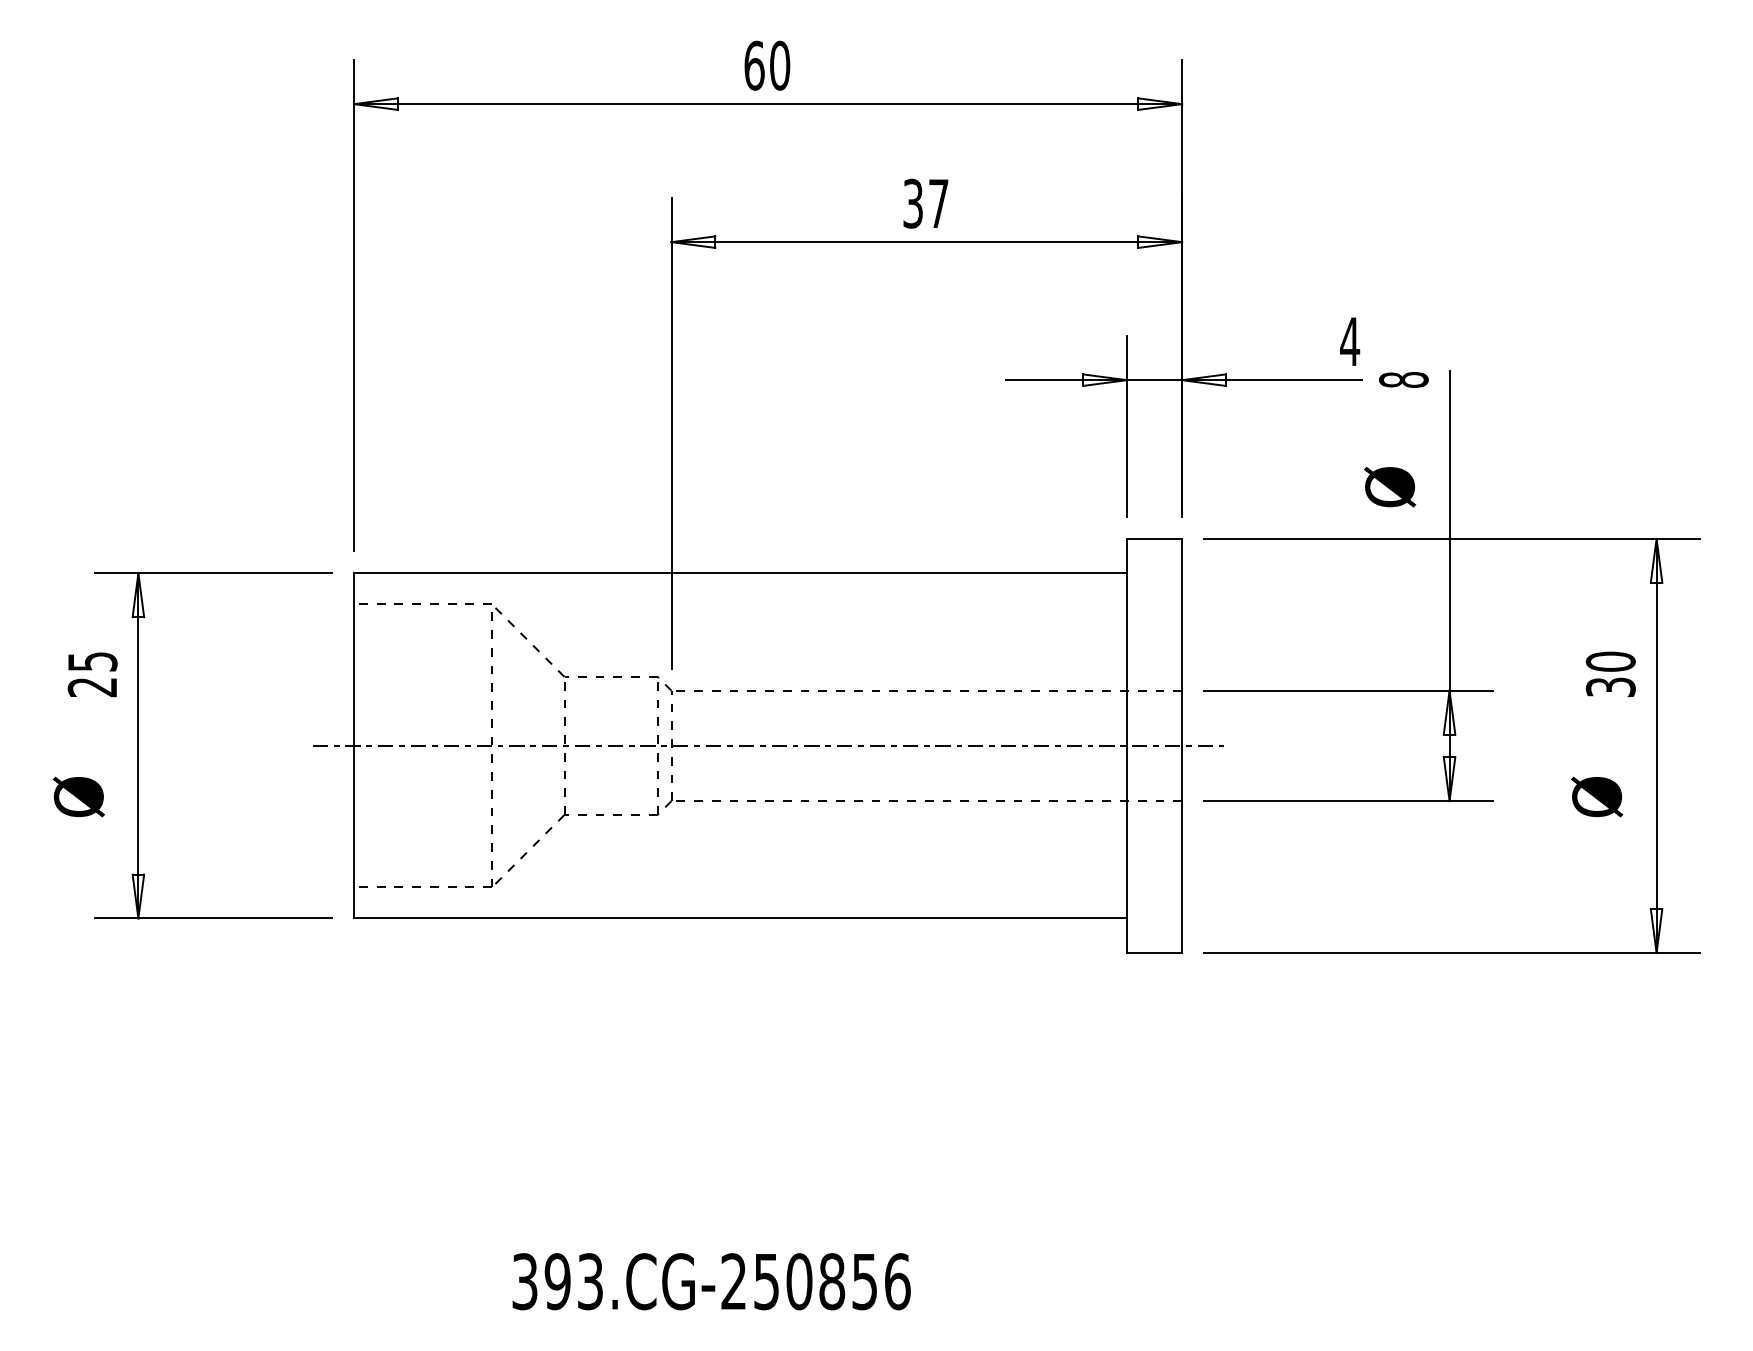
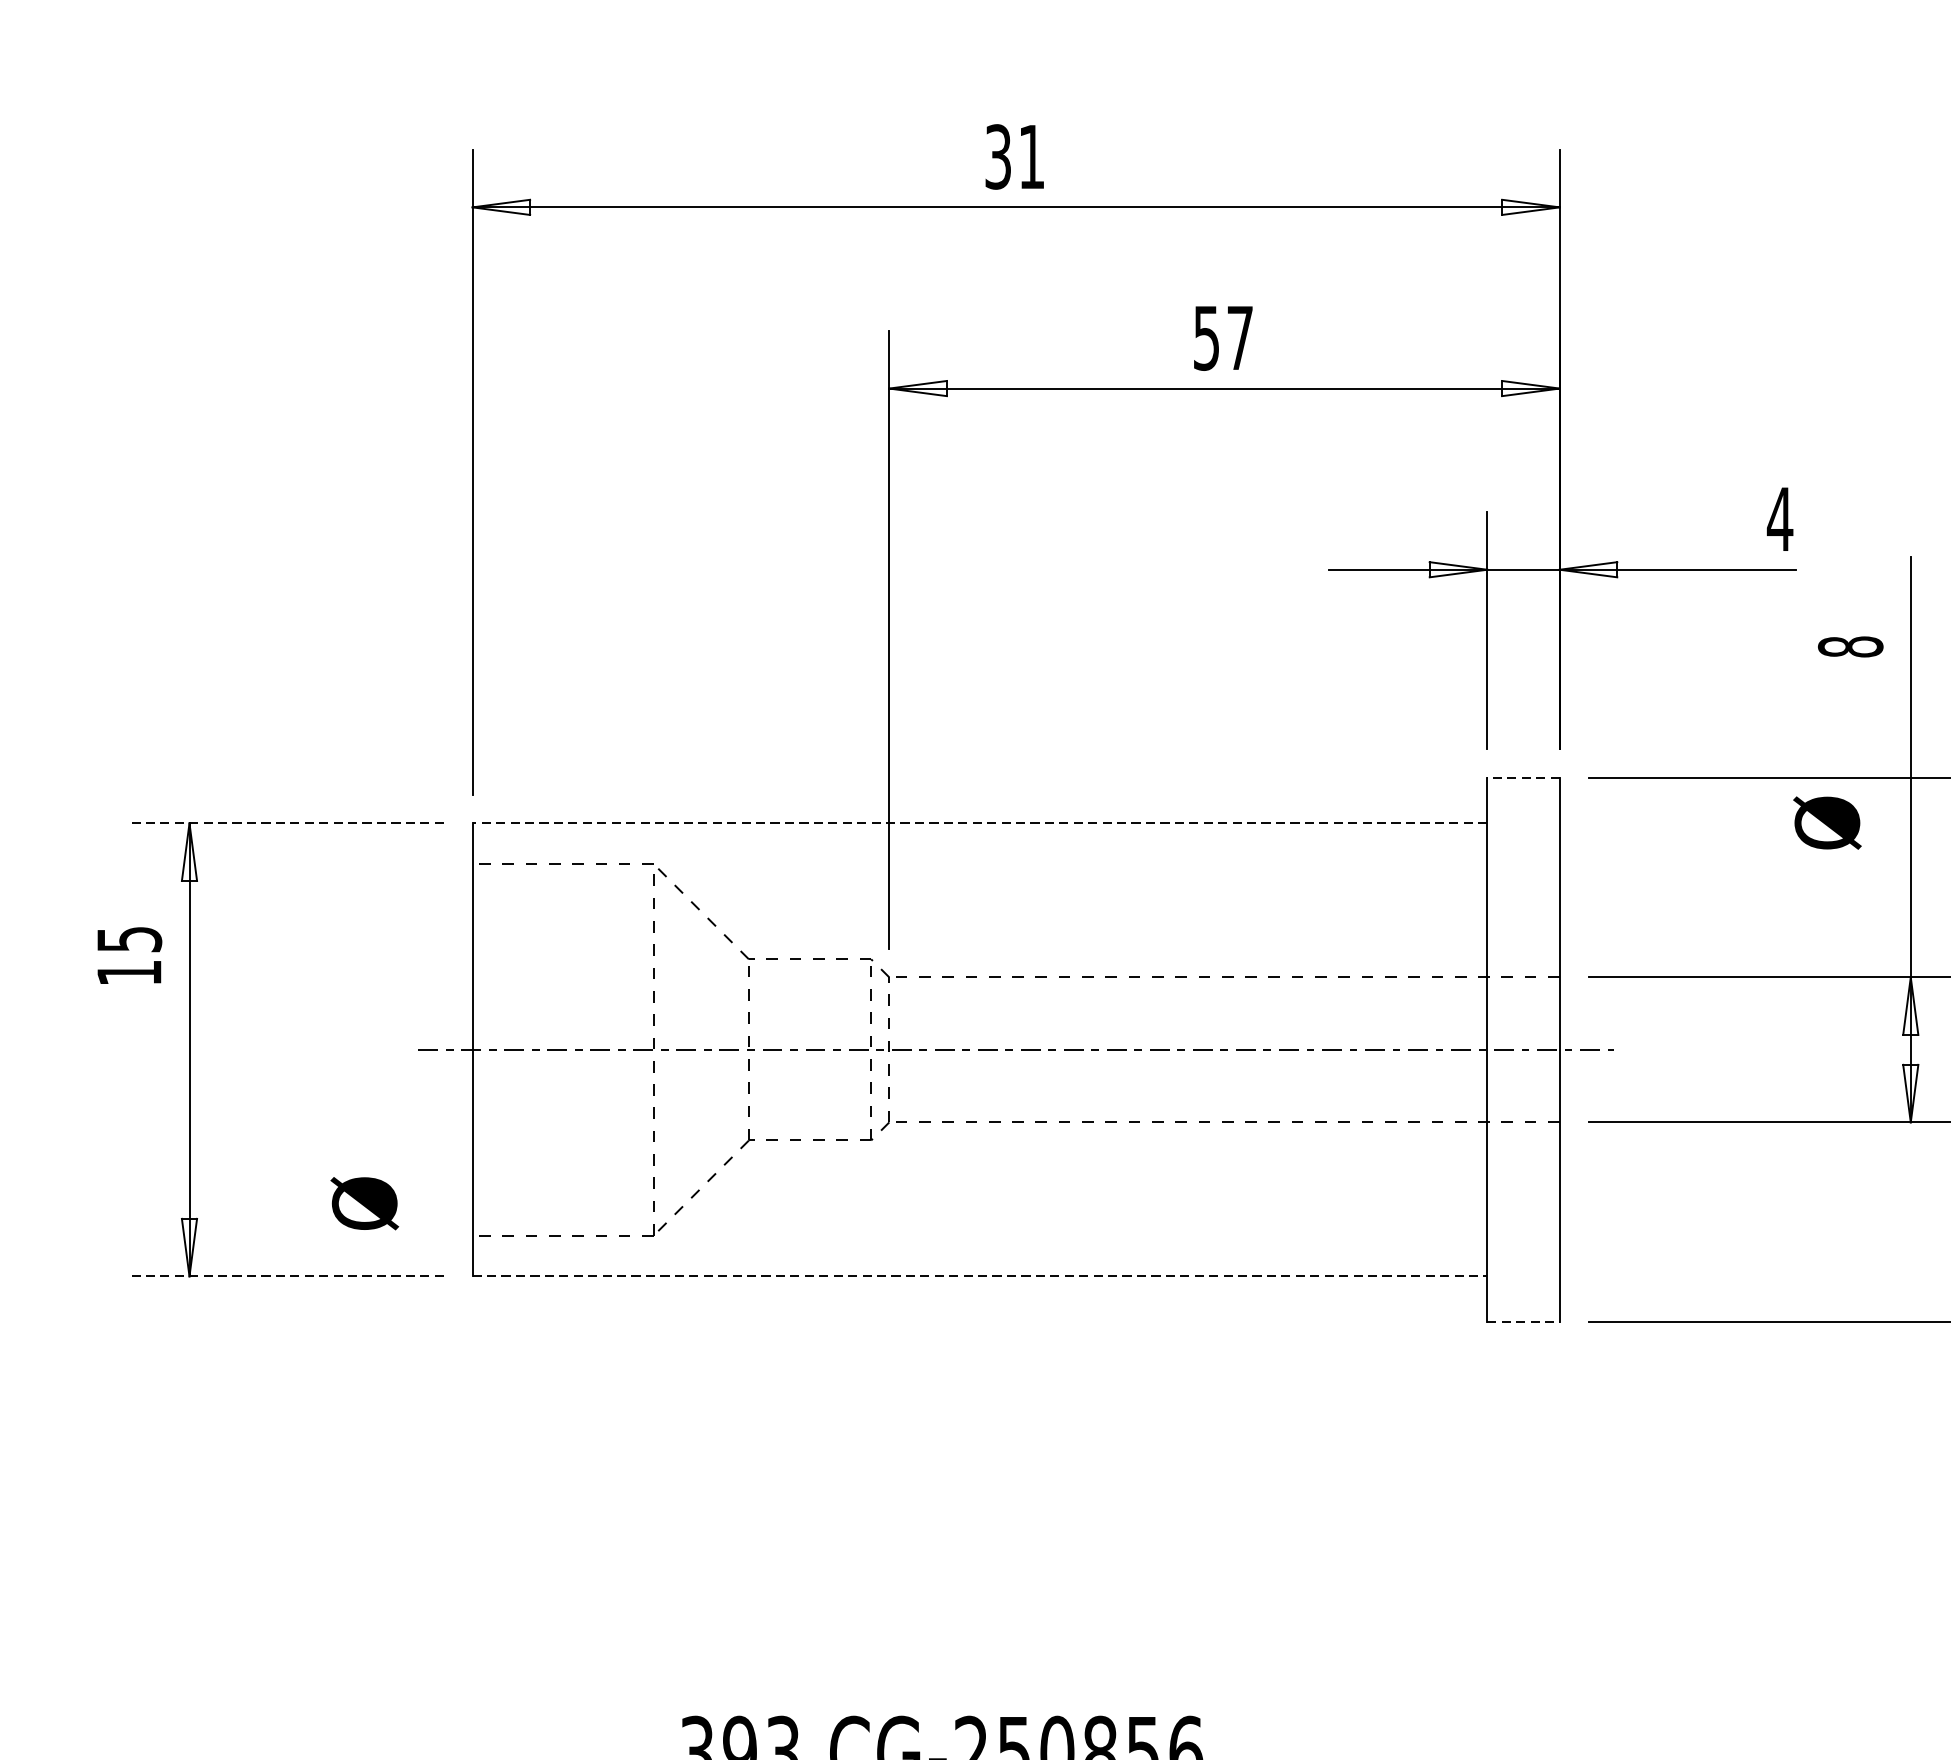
text: (767, 65) -> (1015, 156), 60 -> 31
text: (913, 203) -> (1207, 337), 37 -> 57
text: (1403, 379) -> (1850, 646), moved
text: (1390, 487) -> (1827, 823), moved
line: (1154, 538) -> (1523, 777), solid -> dashed
line: (213, 573) -> (288, 823), solid -> dashed
line: (740, 573) -> (979, 823), solid -> dashed
text: (91, 687) -> (127, 973), 25 -> 15
text: (78, 796) -> (364, 1202), moved
line: (213, 918) -> (288, 1276), solid -> dashed
line: (741, 918) -> (981, 1276), solid -> dashed
line: (1154, 952) -> (1523, 1321), solid -> dashed

